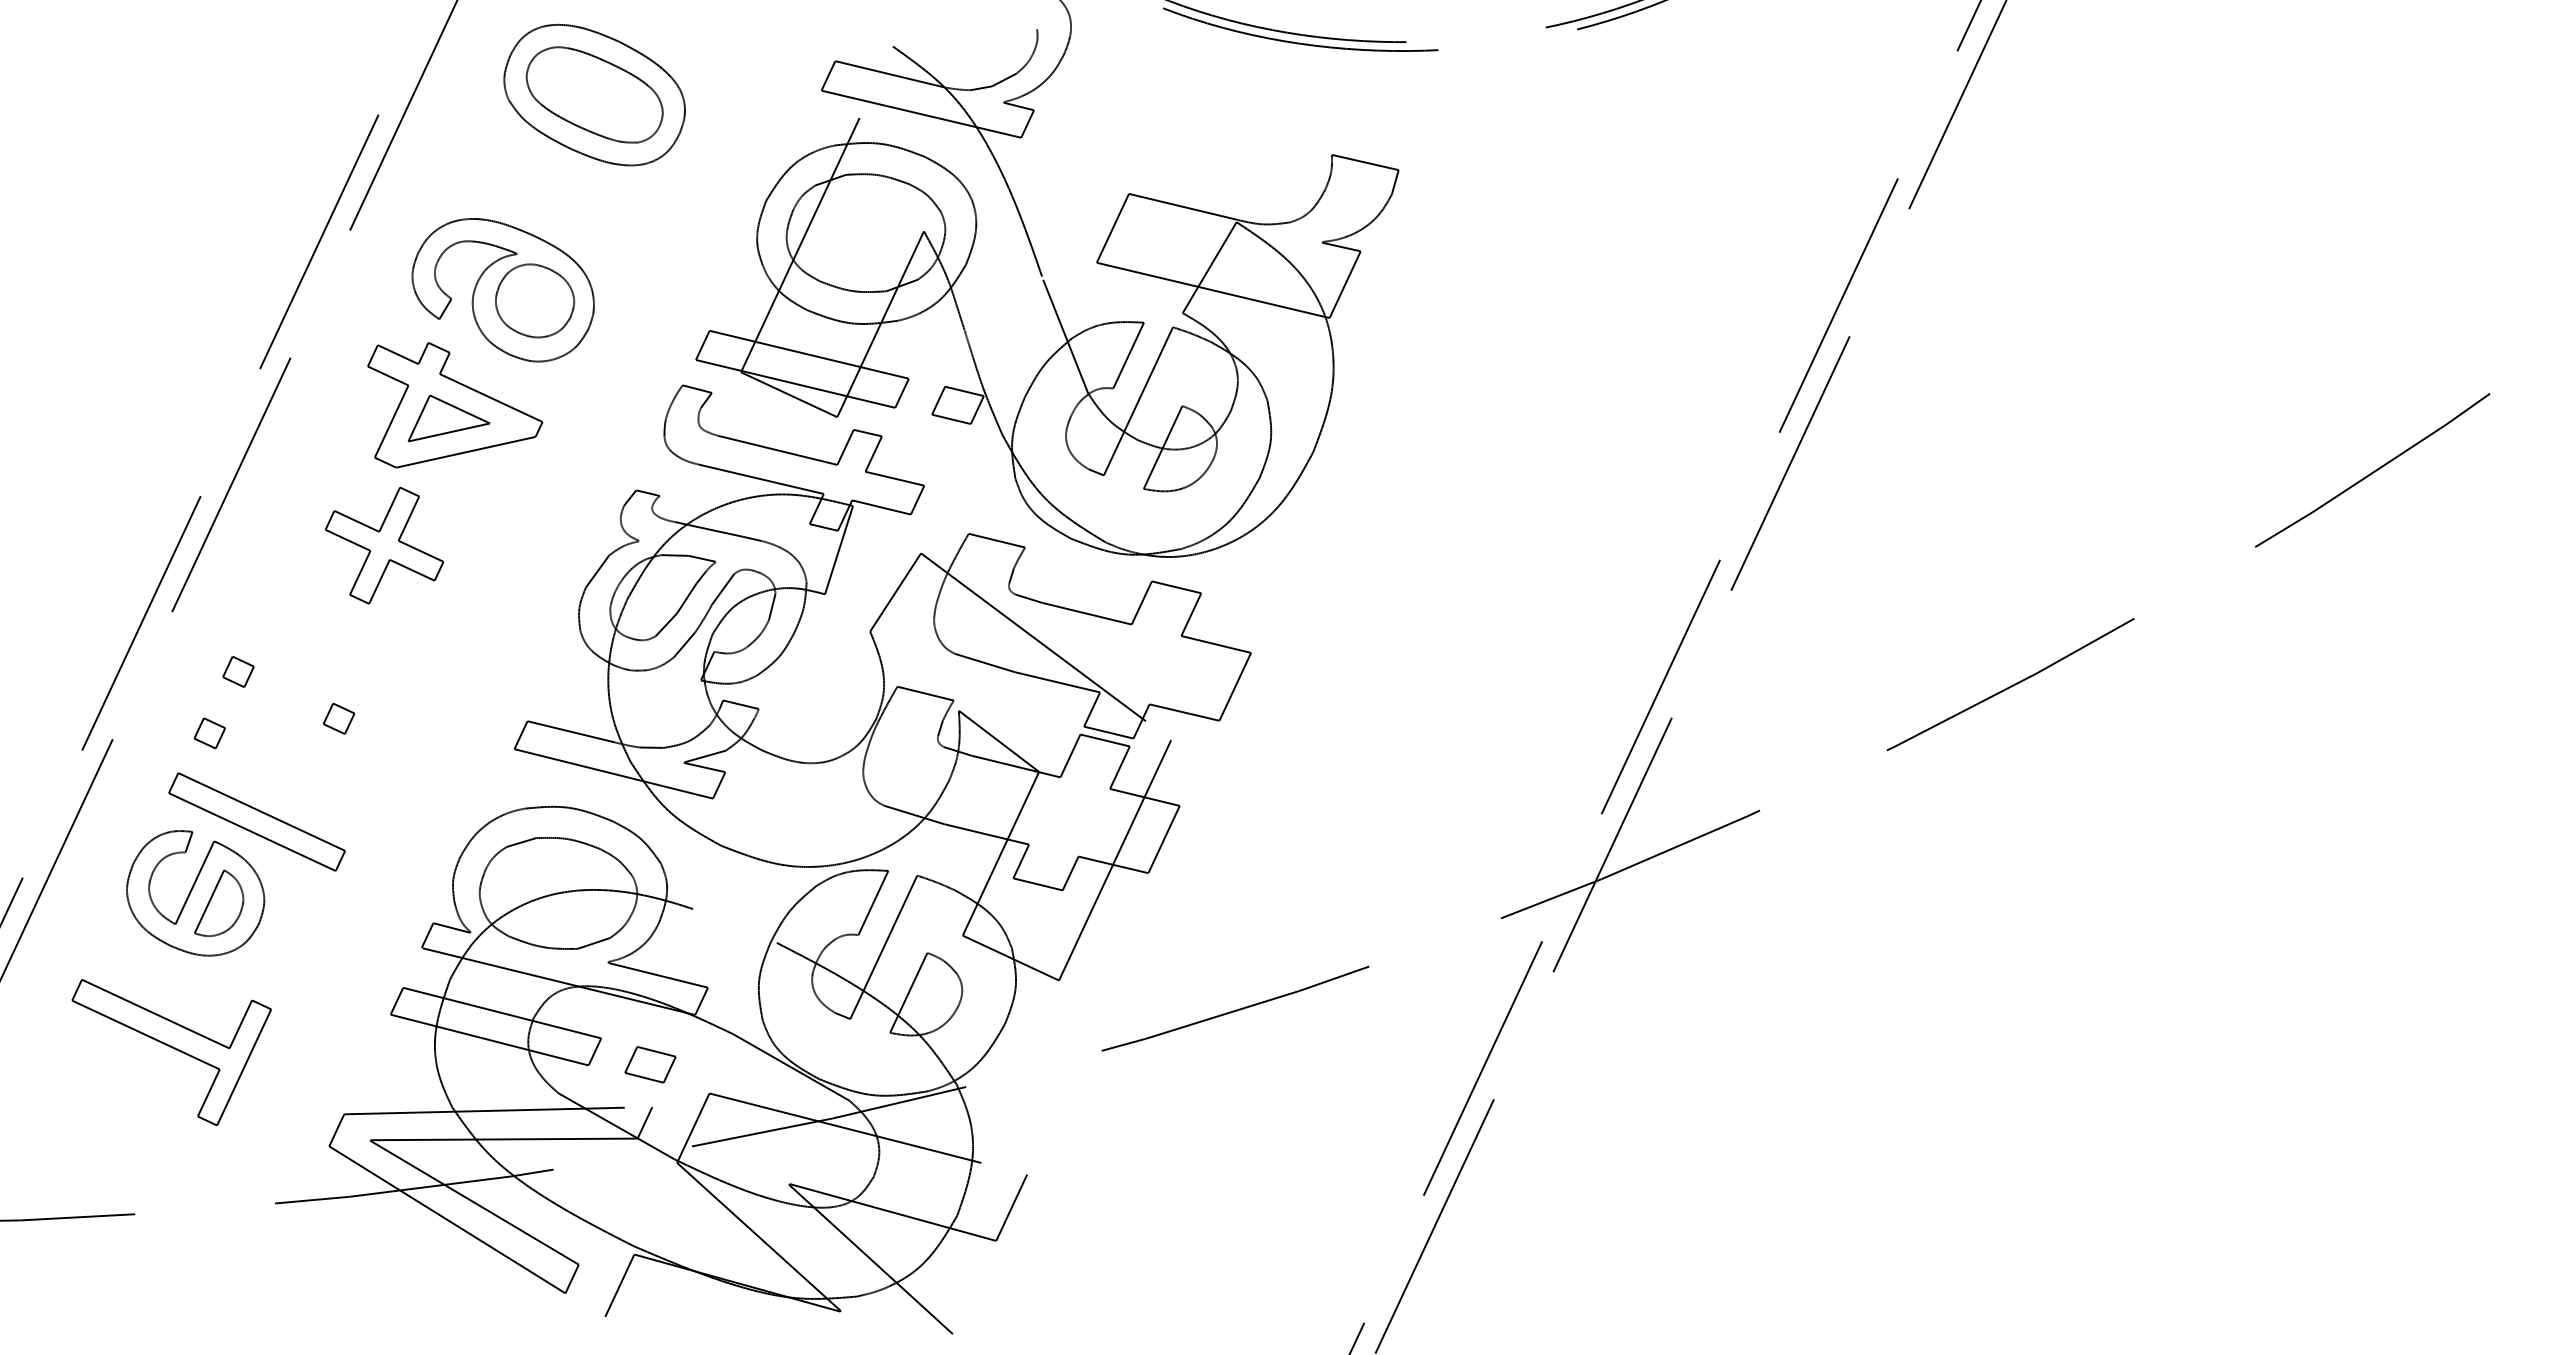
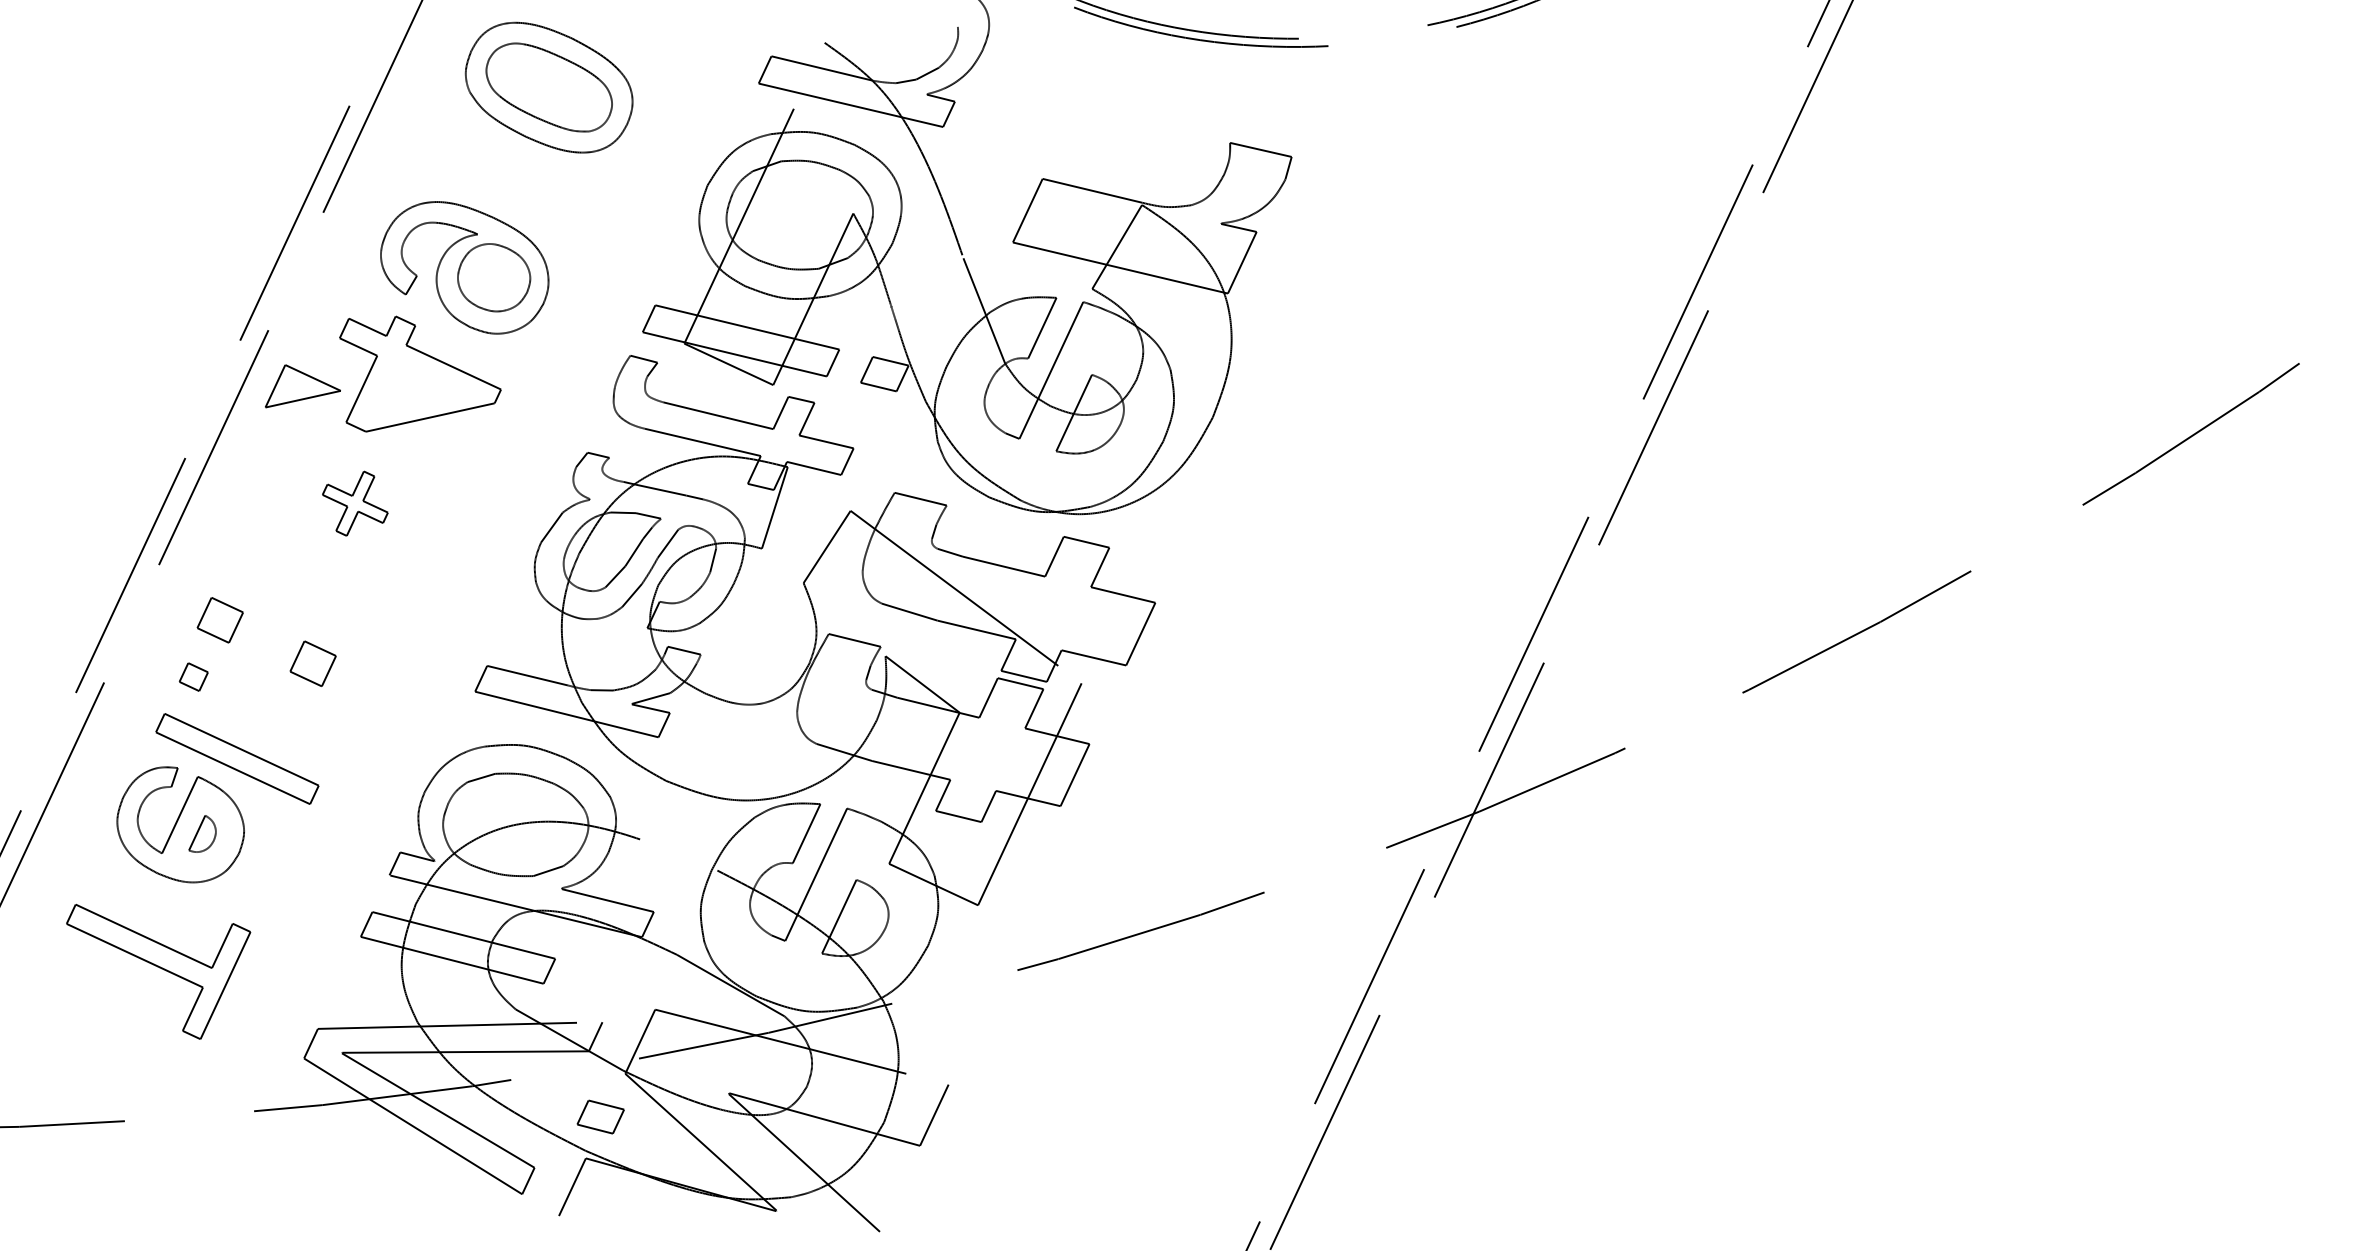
part: (448, 418) -> (302, 386), moved
part: (384, 545) -> (355, 503), size x0.6
part: (238, 671) -> (220, 619), size x1.6
part: (338, 718) -> (312, 663), size x1.6
part: (219, 902) -> (202, 833), size x0.6
part: (650, 1064) -> (600, 1116), moved

